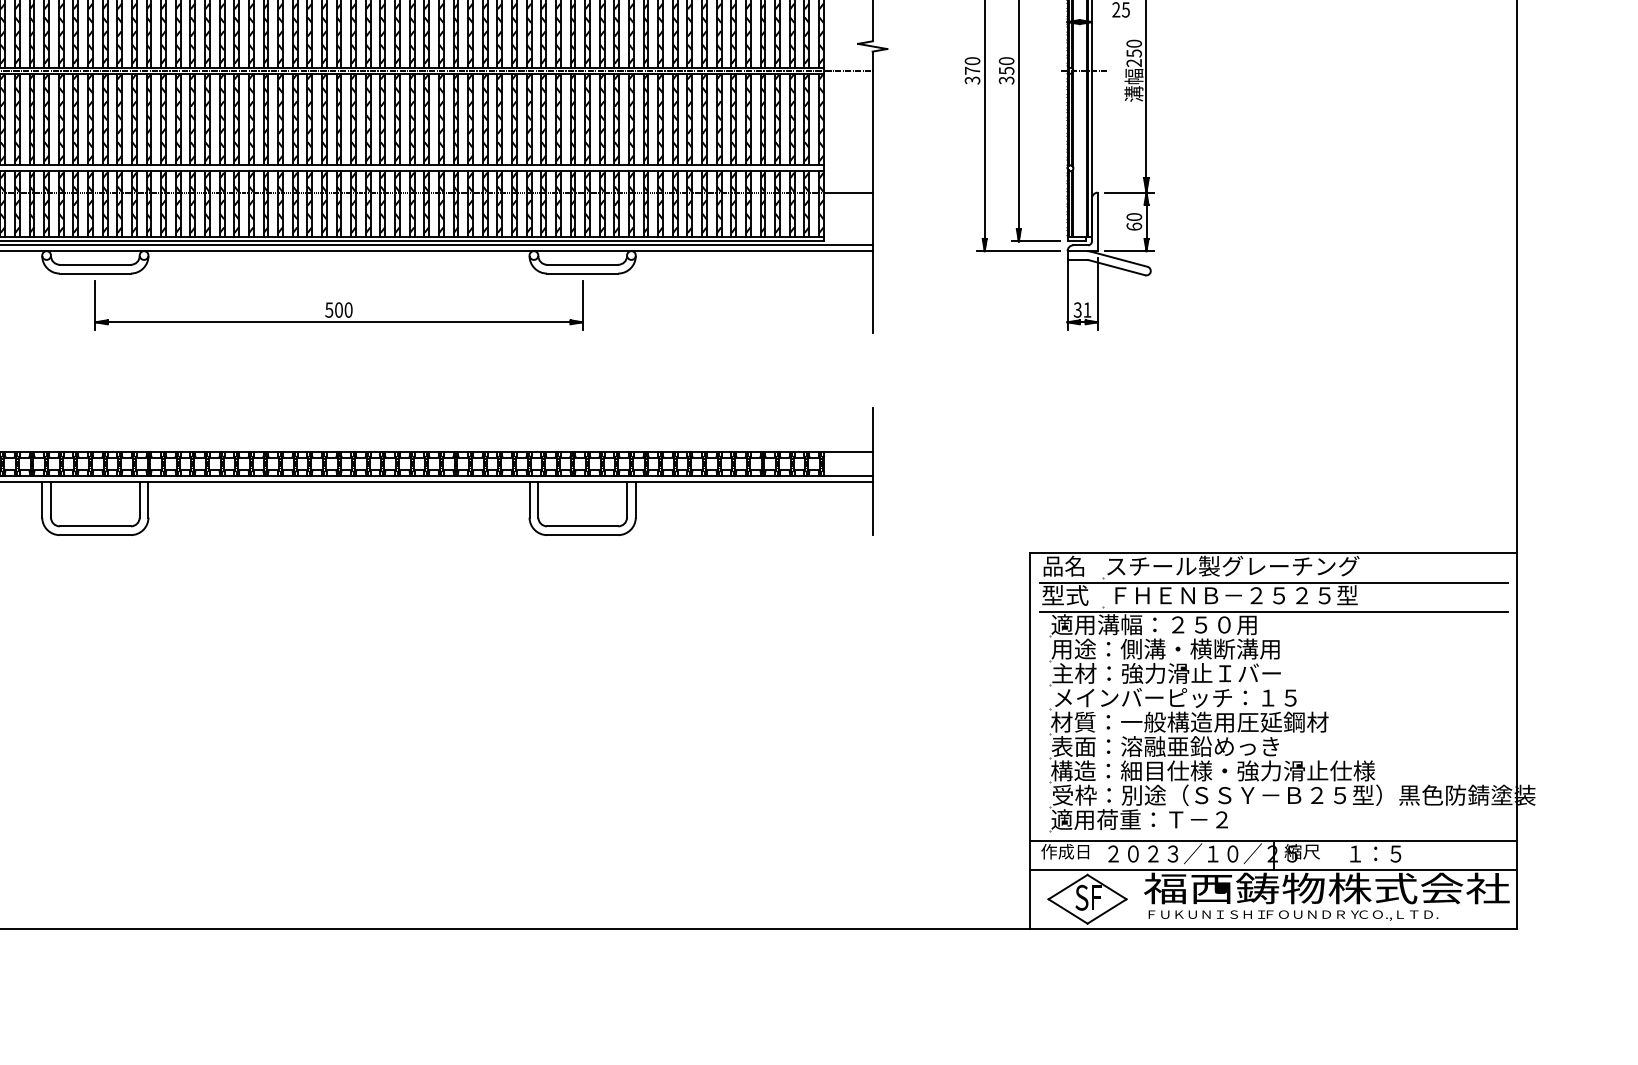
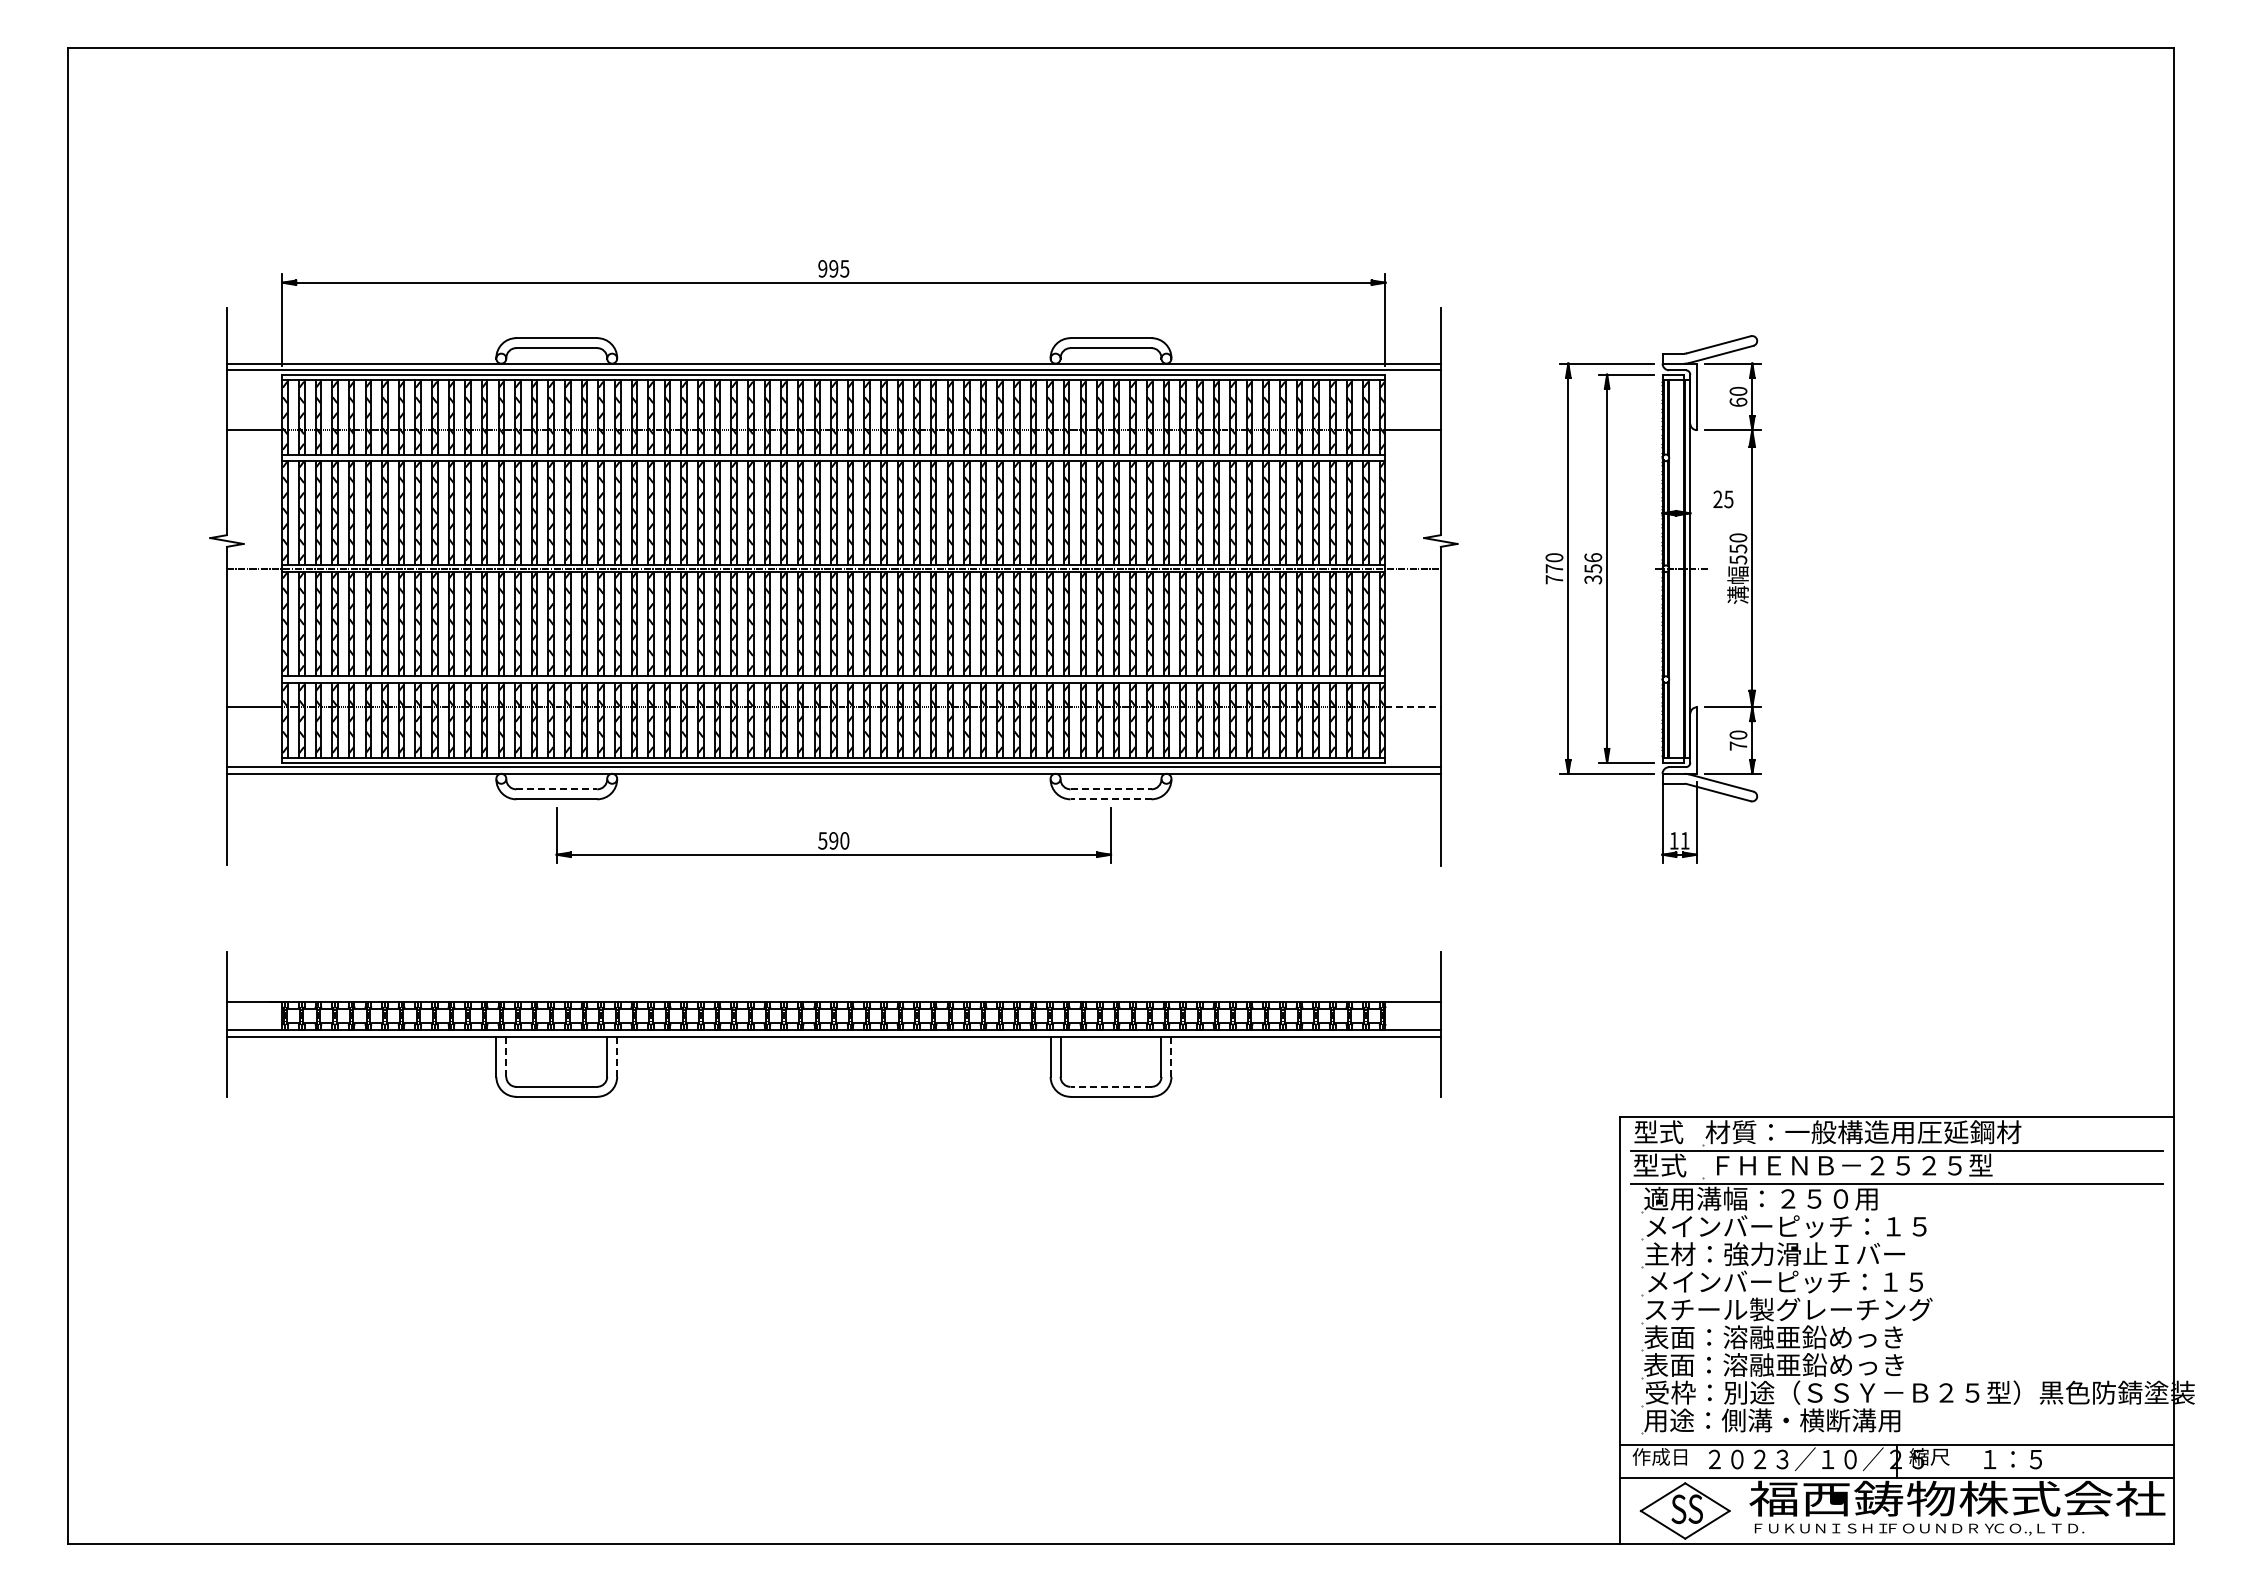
text: (1005, 60) -> (1592, 557), 350 -> 356
text: (1134, 62) -> (1738, 559), 250 -> 550
text: (972, 80) -> (1554, 579), 370 -> 770
line: (848, 192) -> (1413, 707), solid -> dashed
text: (1134, 226) -> (1738, 745), 60 -> 70
line: (96, 264) -> (557, 789), solid -> dashed
line: (583, 264) -> (1111, 789), solid -> dashed
line: (582, 273) -> (1110, 799), solid -> dashed
text: (338, 309) -> (833, 840), 500 -> 590
text: (1077, 309) -> (1673, 840), 31 -> 11
line: (51, 500) -> (506, 1057), solid -> dashed
line: (148, 500) -> (617, 1057), solid -> dashed
line: (635, 500) -> (1171, 1057), solid -> dashed
line: (582, 526) -> (1110, 1086), solid -> dashed
text: (1064, 566) -> (1658, 1132), 品名 -> 型式
text: (1244, 566) -> (1863, 1132), スチール製グレーチング -> 材質：一般構造用圧延鋼材
text: (1175, 649) -> (1785, 1226), 用途：側溝・横断溝用 -> メインバーピッチ：１５
text: (1189, 722) -> (1801, 1309), 材質：一般構造用圧延鋼材 -> スチール製グレーチング
text: (1212, 770) -> (1827, 1364), 構造：細目仕様・強力滑止仕様 -> 表面：溶融亜鉛めっき
text: (1164, 819) -> (1772, 1420), 適用荷重：Ｔ－２ -> 用途：側溝・横断溝用
text: (1096, 897) -> (1695, 1508), F -> S

